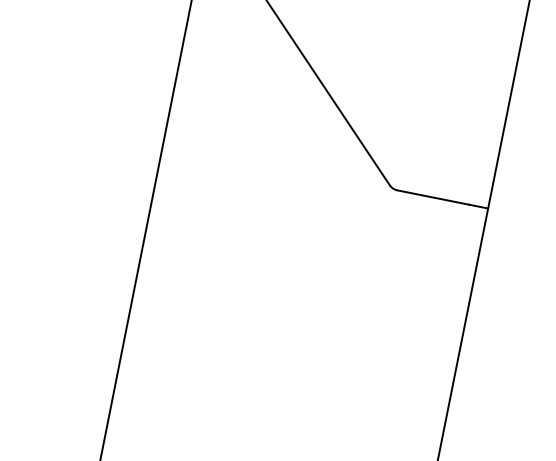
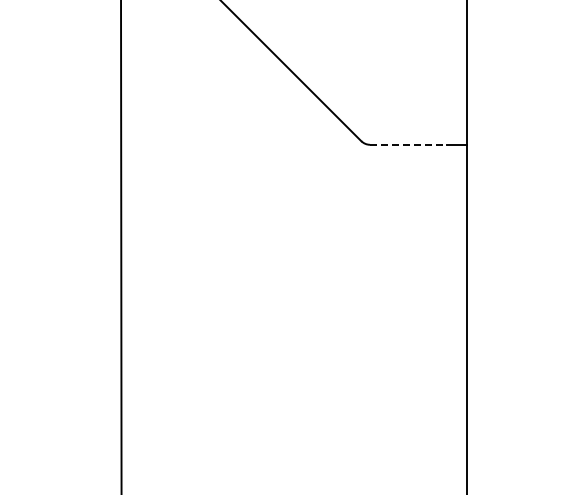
line: (433, 197) -> (408, 144), solid -> dashed

